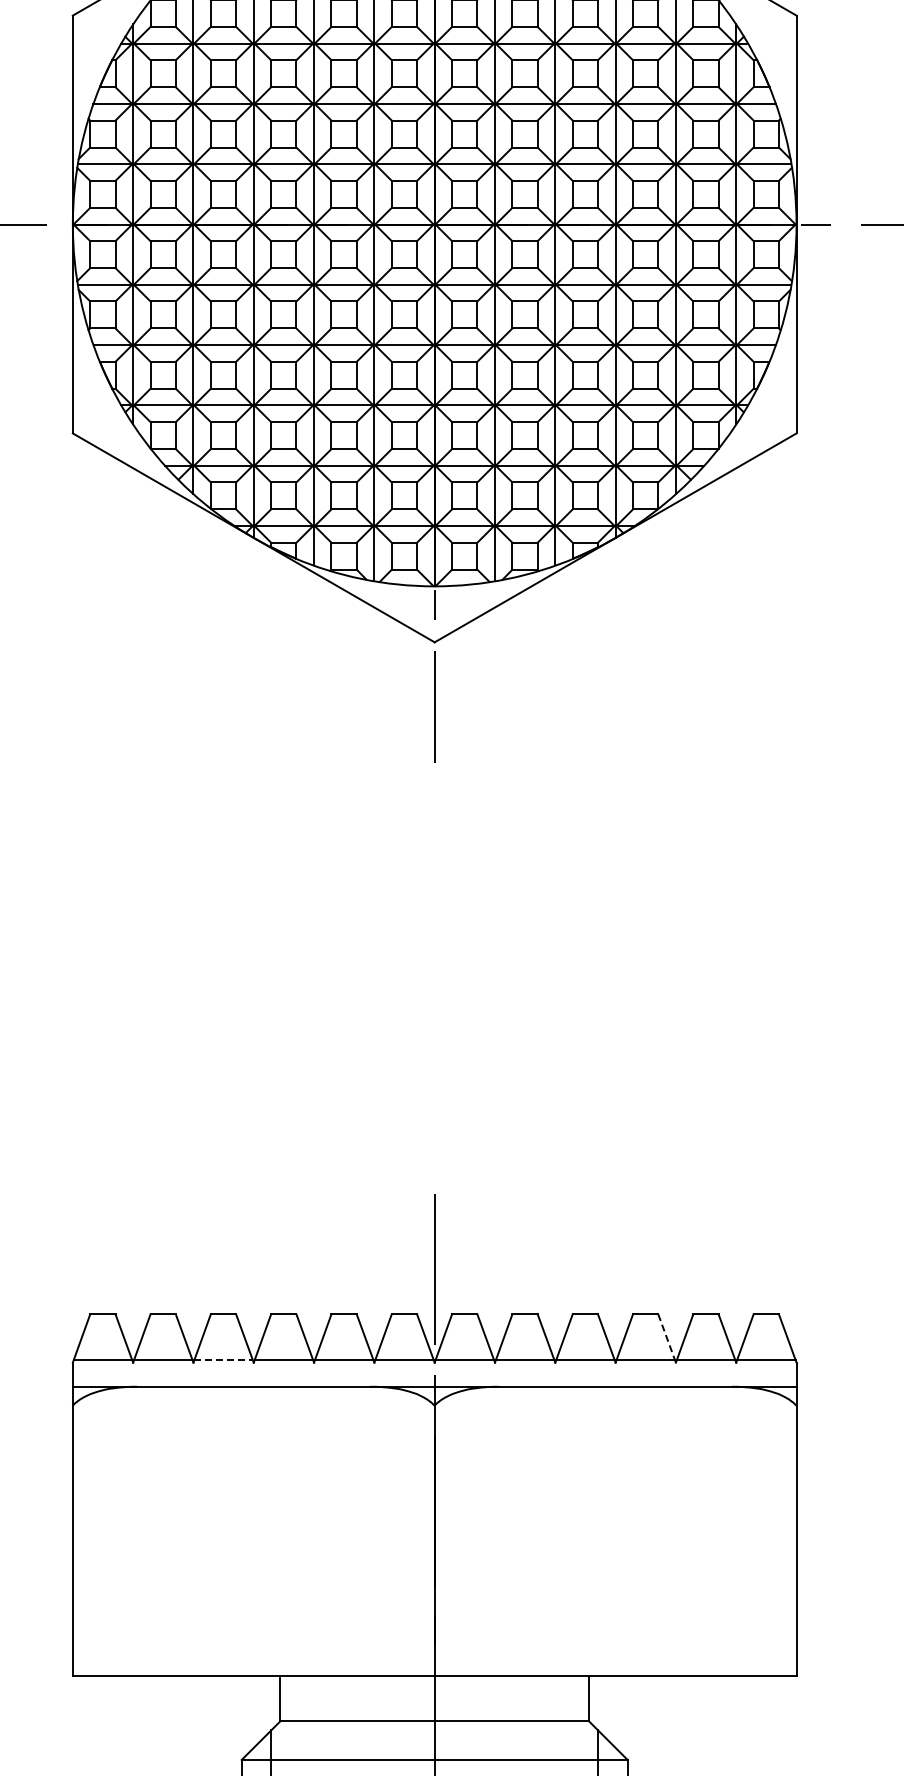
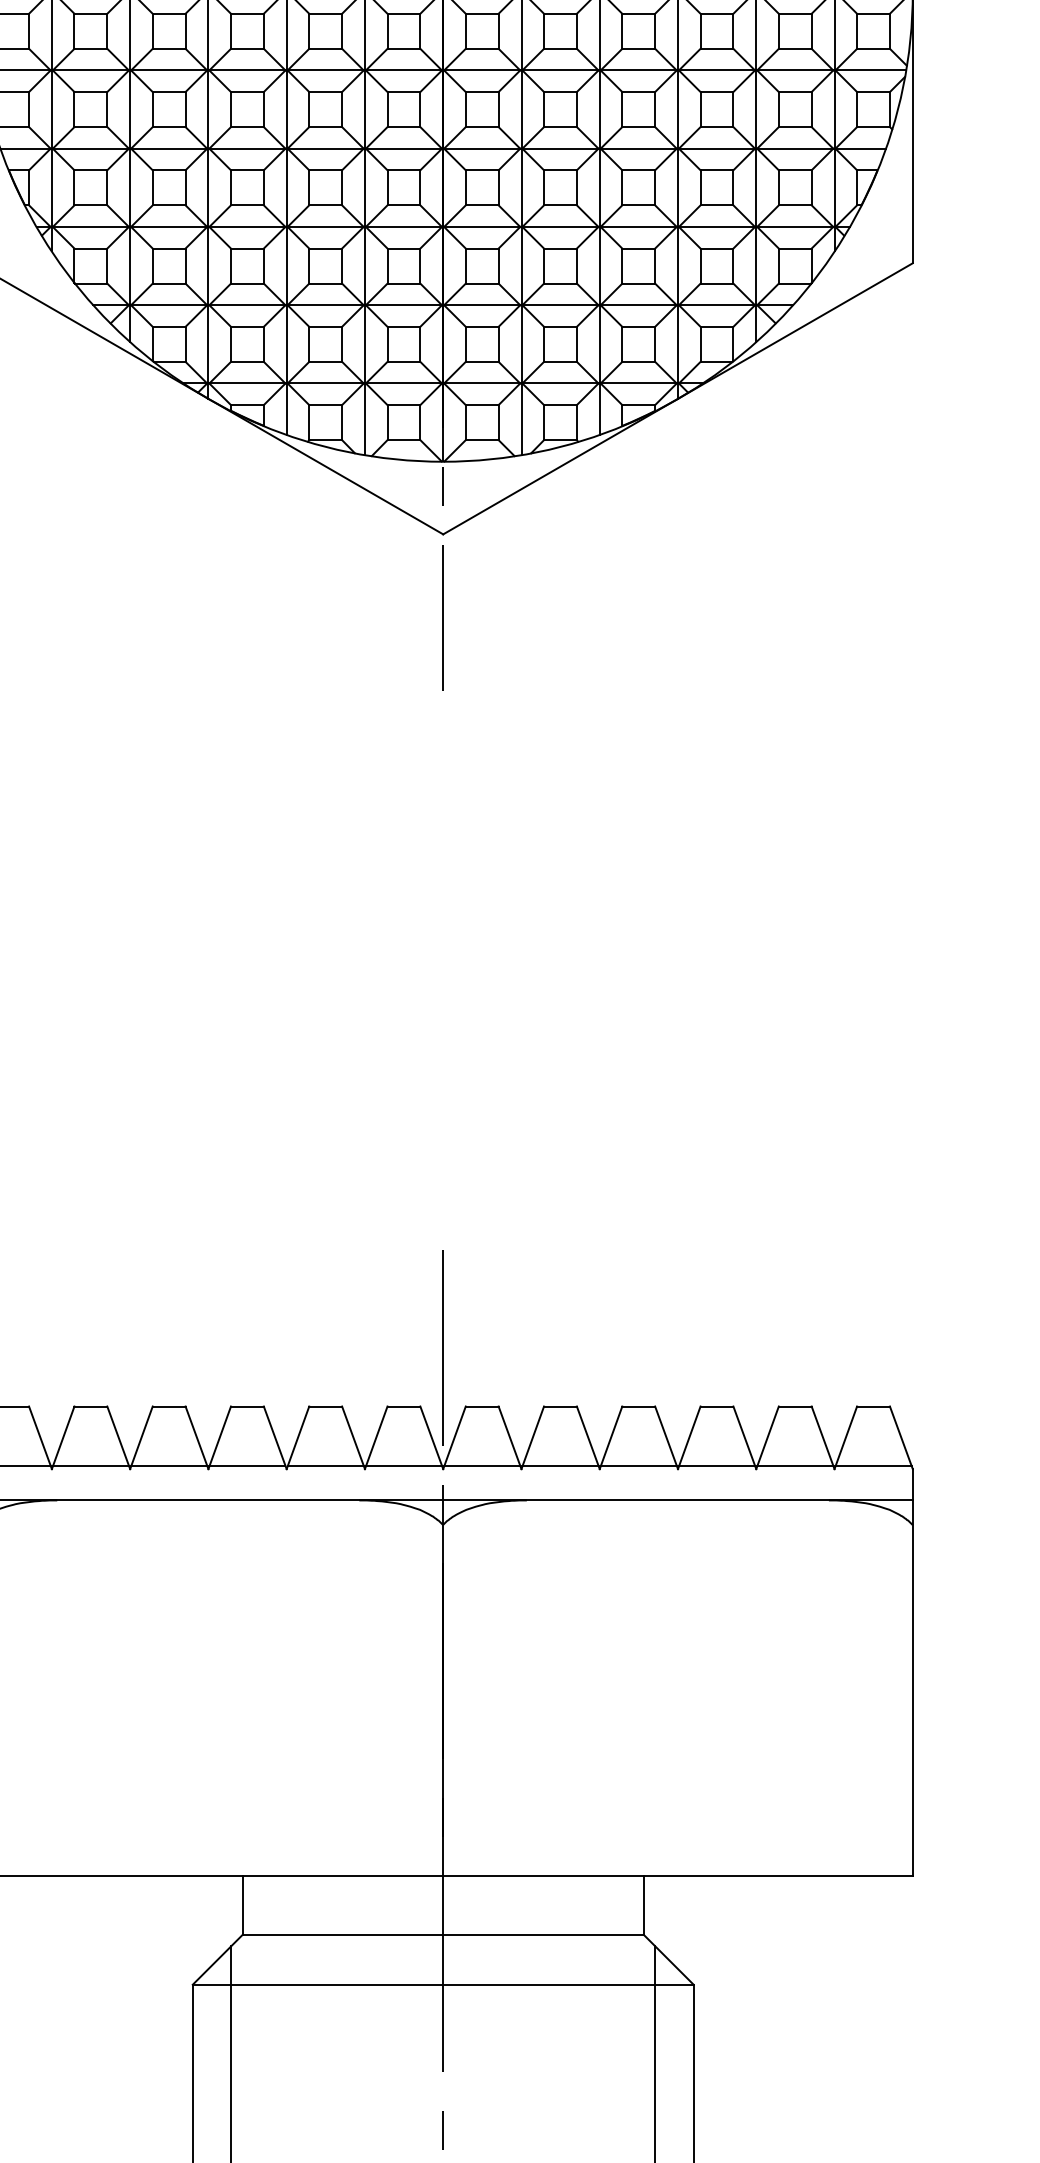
line: (667, 1338) -> (745, 1437), dashed -> solid
line: (224, 1360) -> (170, 1466), dashed -> solid

